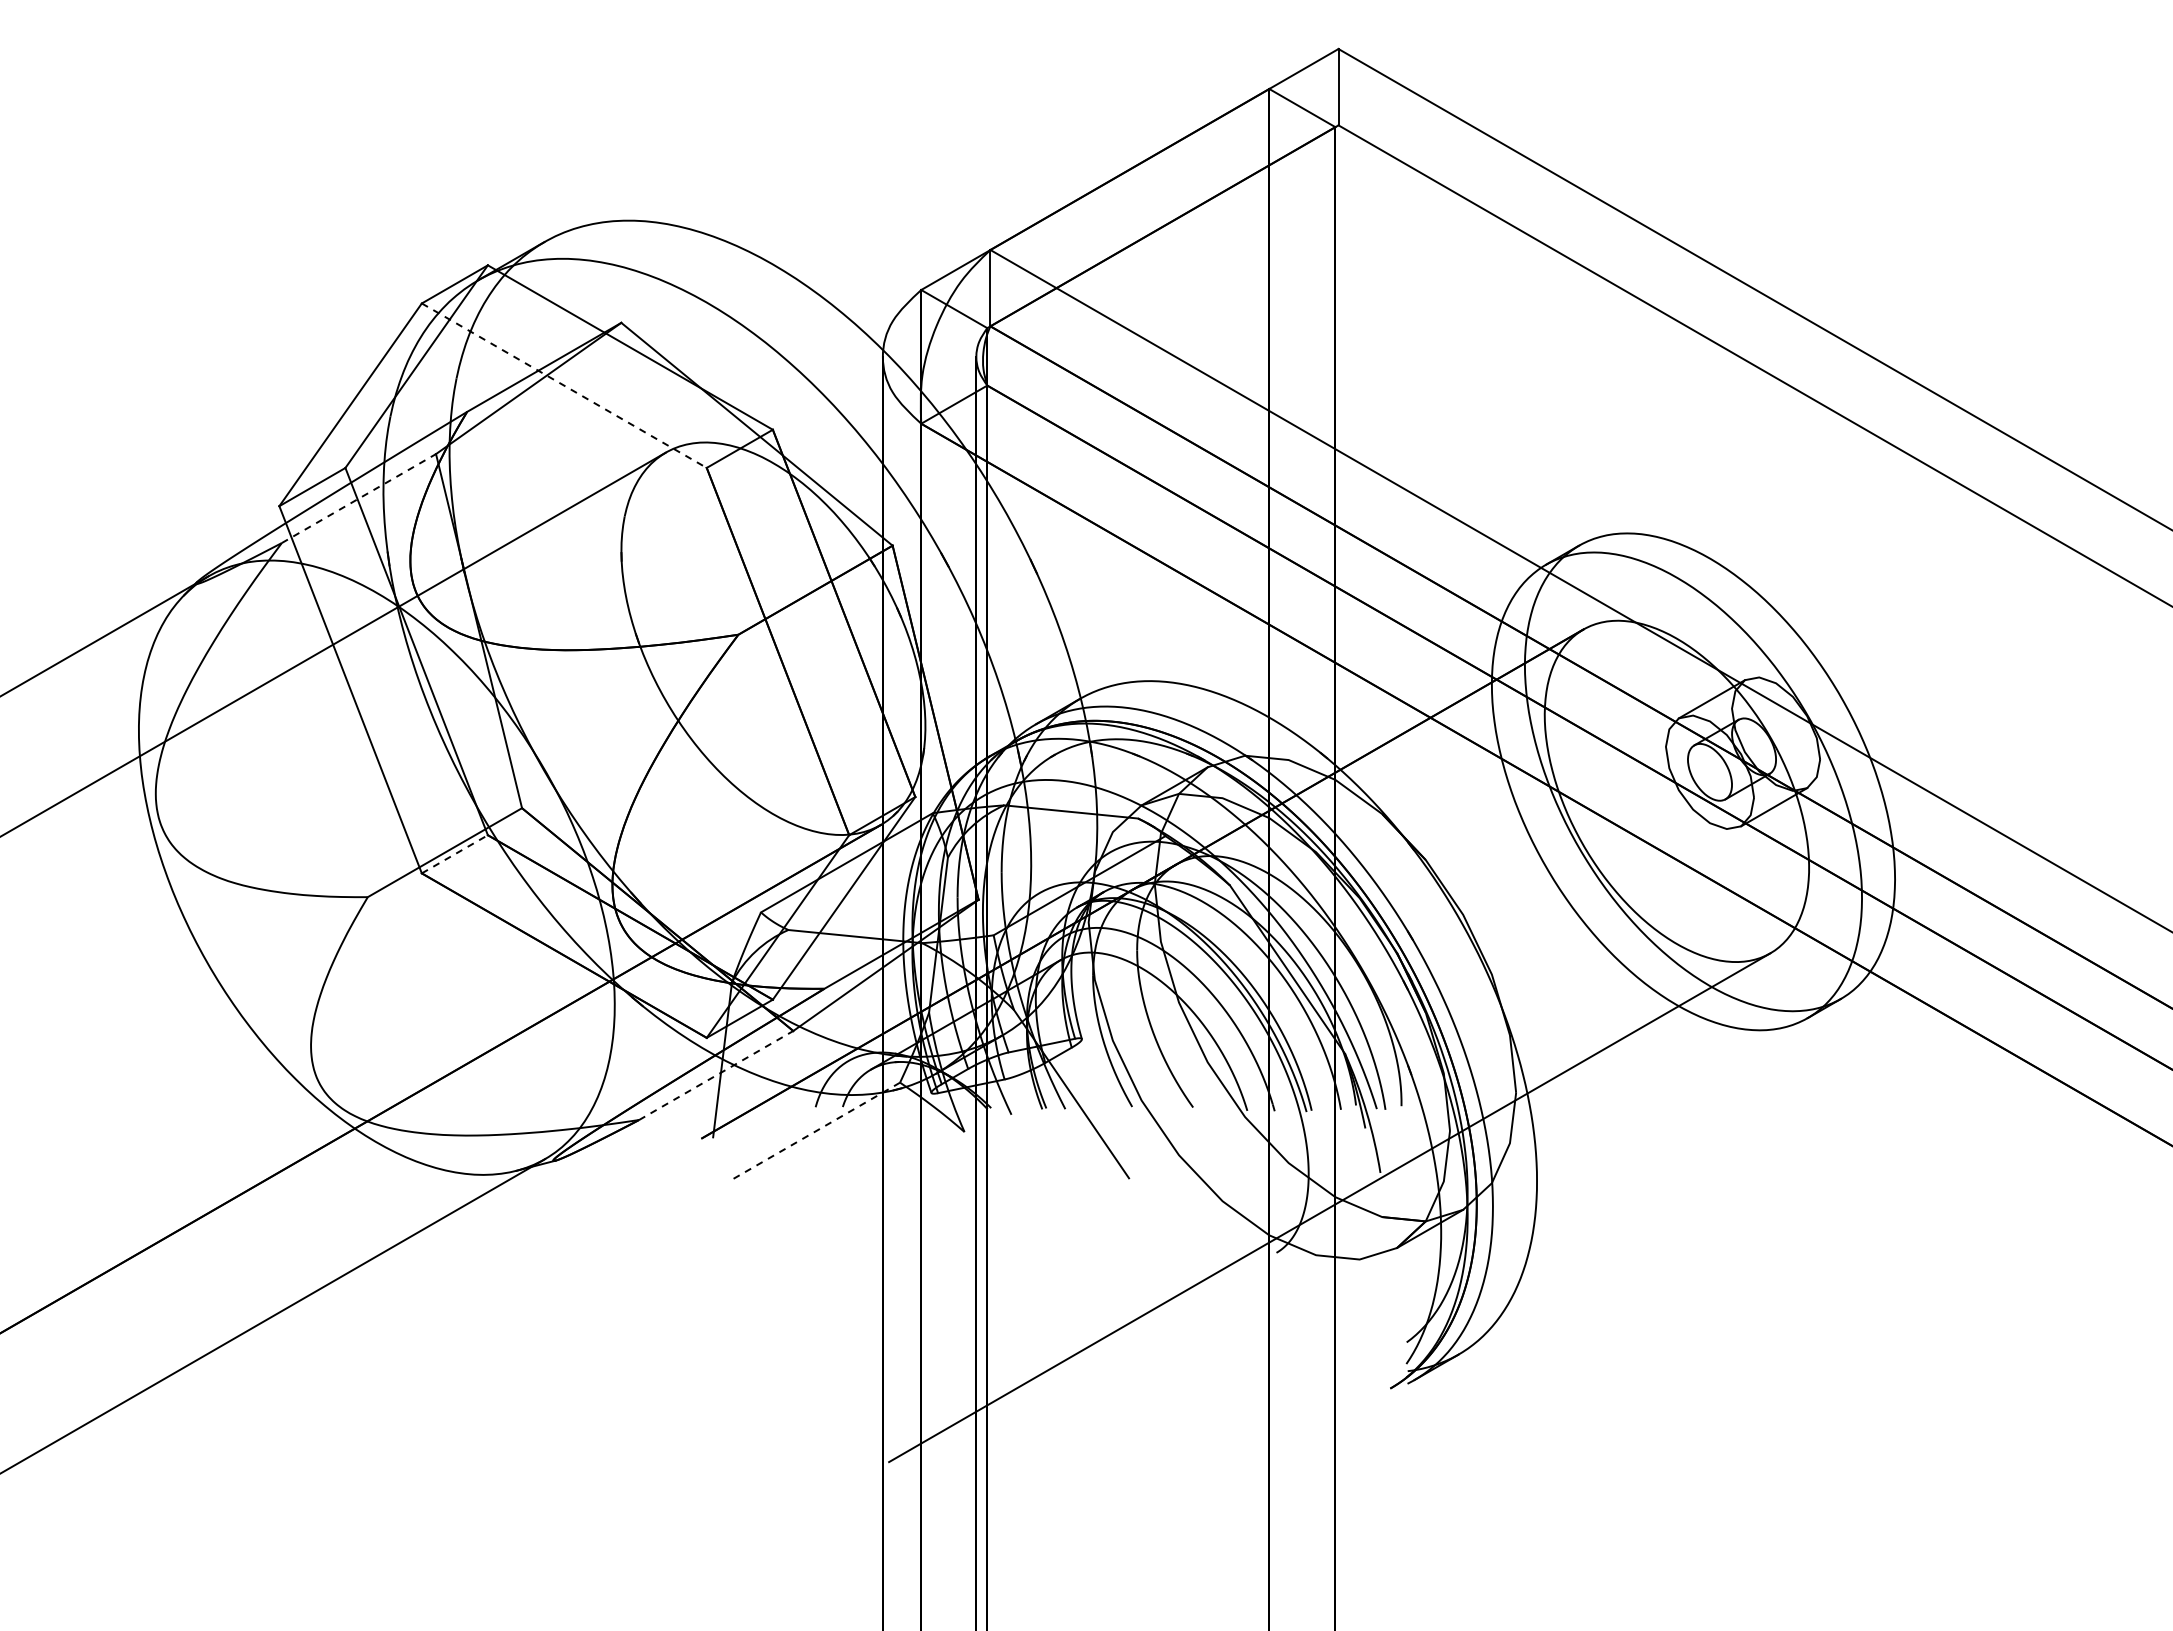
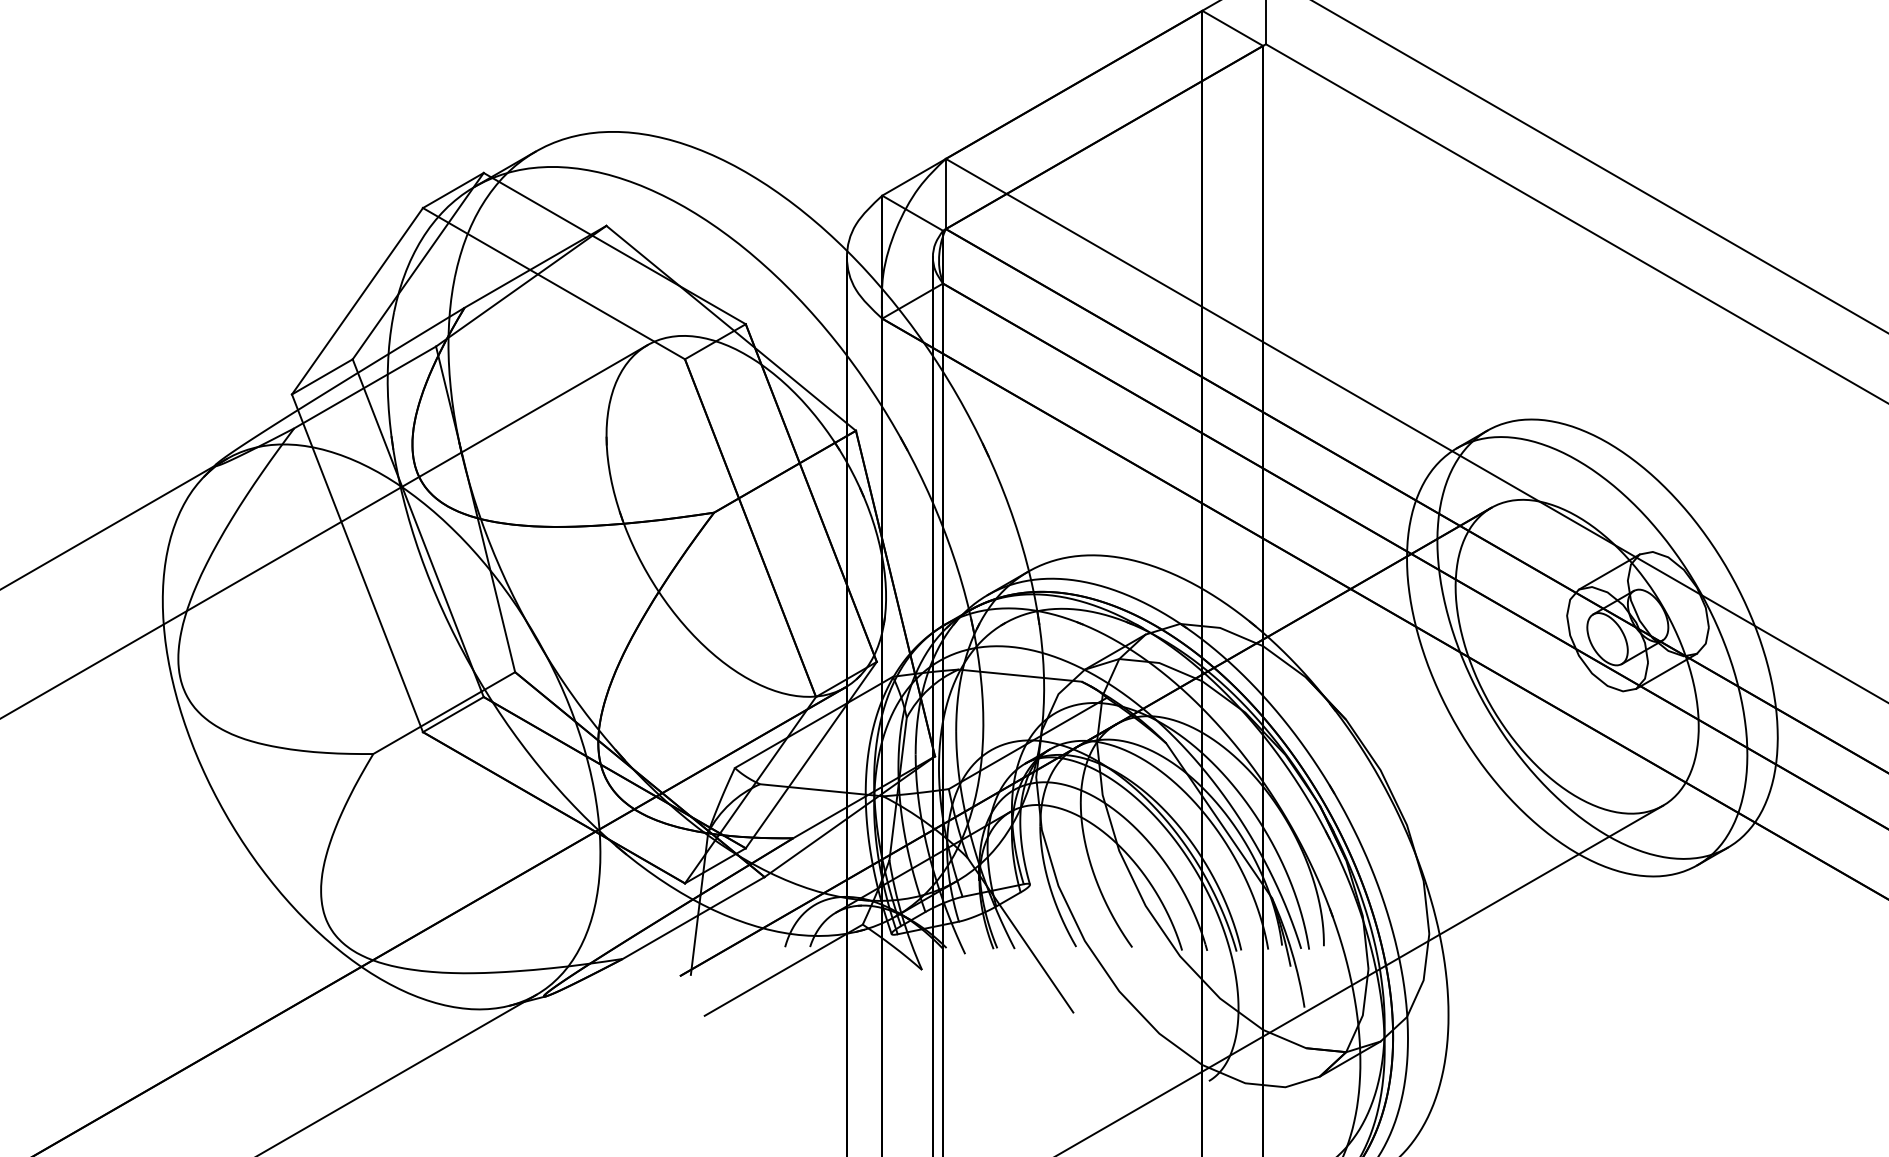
line: (564, 385) -> (554, 283), dashed -> solid
line: (359, 498) -> (365, 387), dashed -> solid
line: (455, 854) -> (453, 714), dashed -> solid
line: (716, 1075) -> (693, 918), dashed -> solid
line: (813, 1132) -> (783, 970), dashed -> solid

